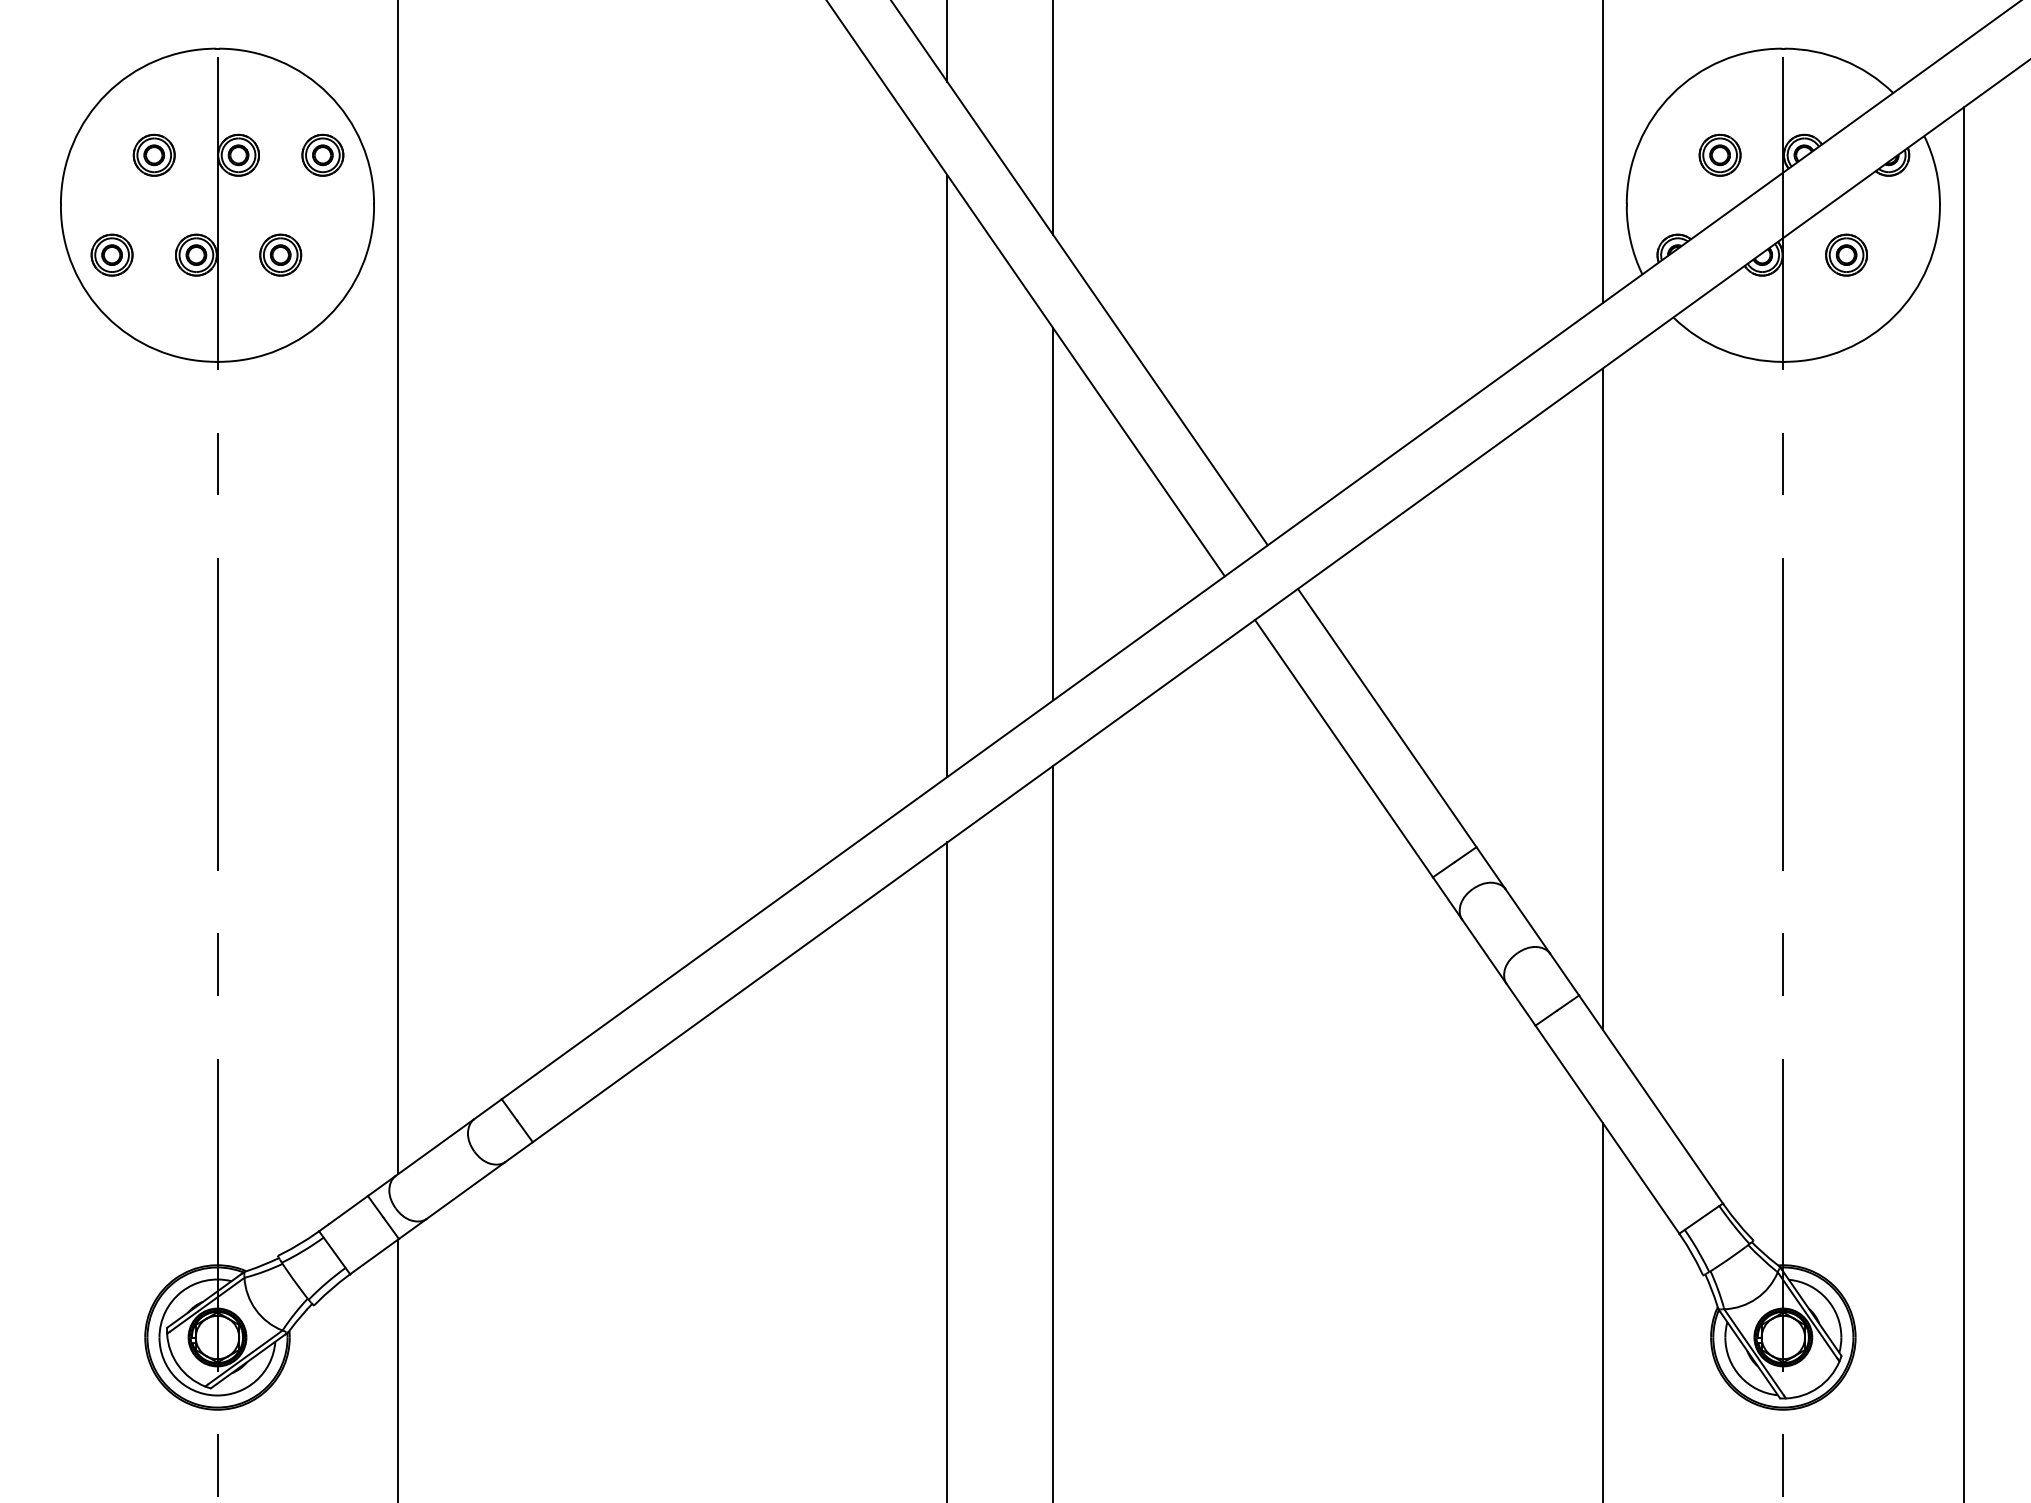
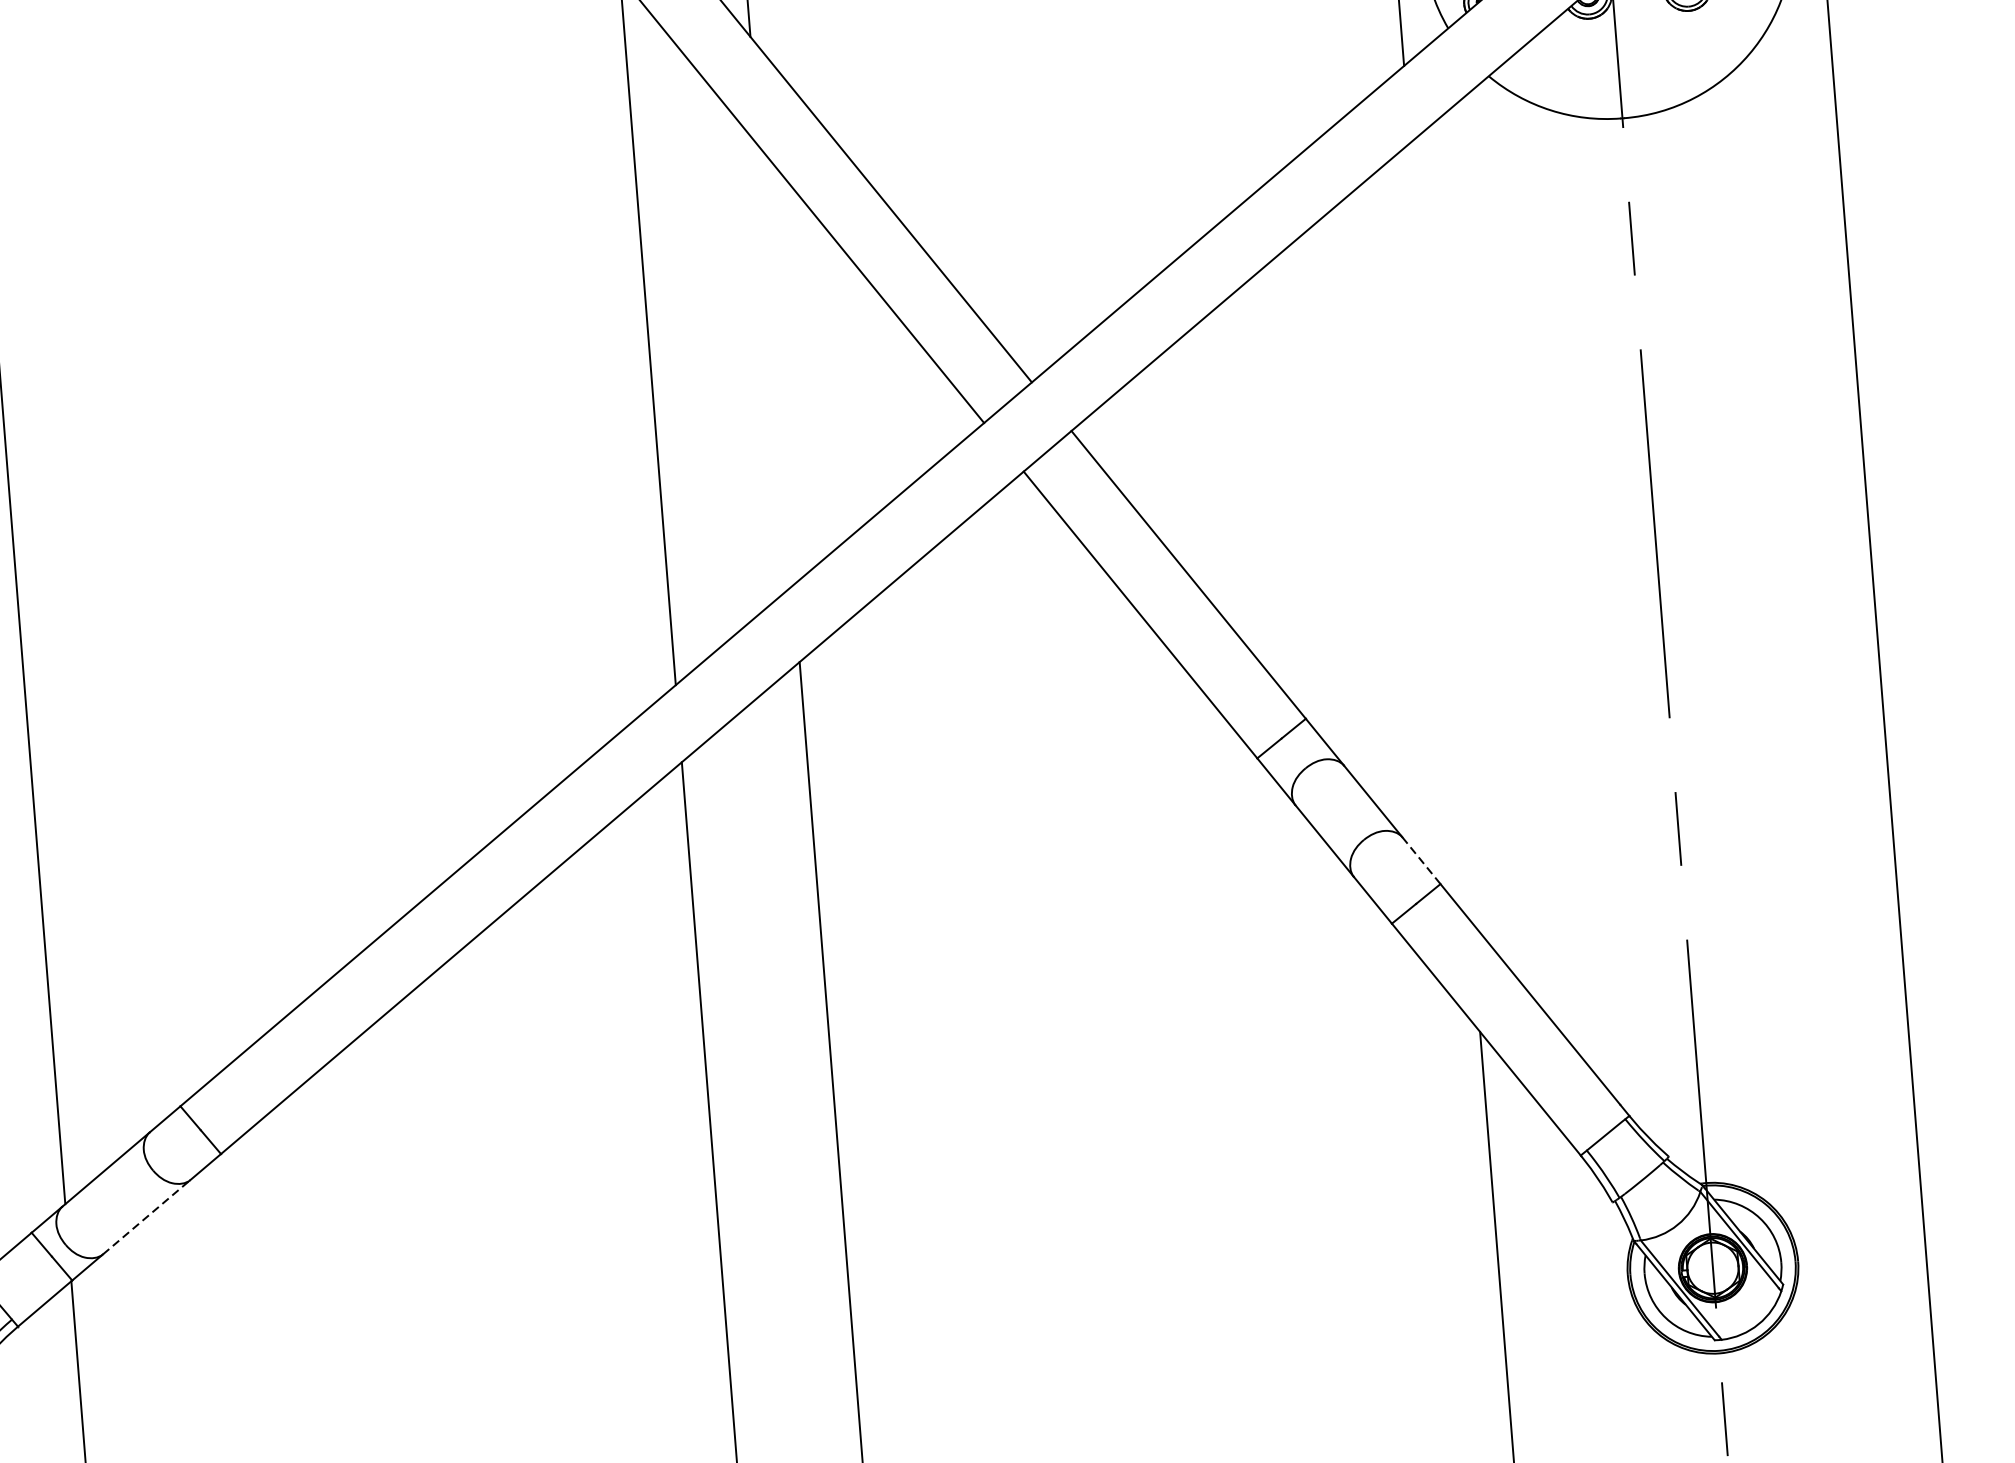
line: (1053, 514) -> (776, 365), removed
line: (1602, 698) -> (1440, 531), removed
line: (1564, 974) -> (1421, 860), solid -> dashed
line: (465, 1190) -> (146, 1217), solid -> dashed

